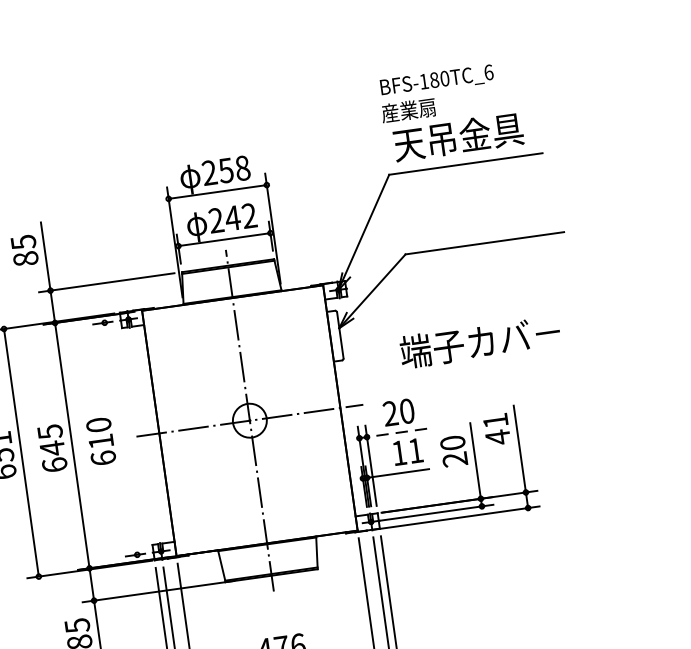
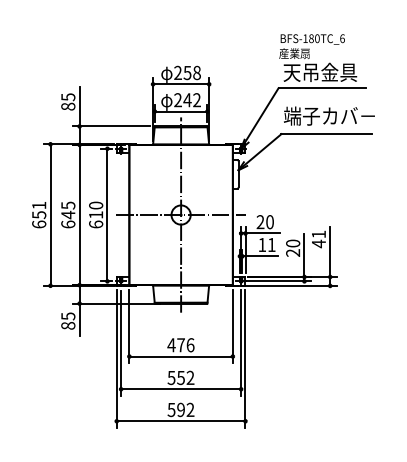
text: (480, 340) -> (329, 115), moved
line: (396, 432) -> (262, 233), dashed -> solid
line: (120, 437) -> (107, 214), added

